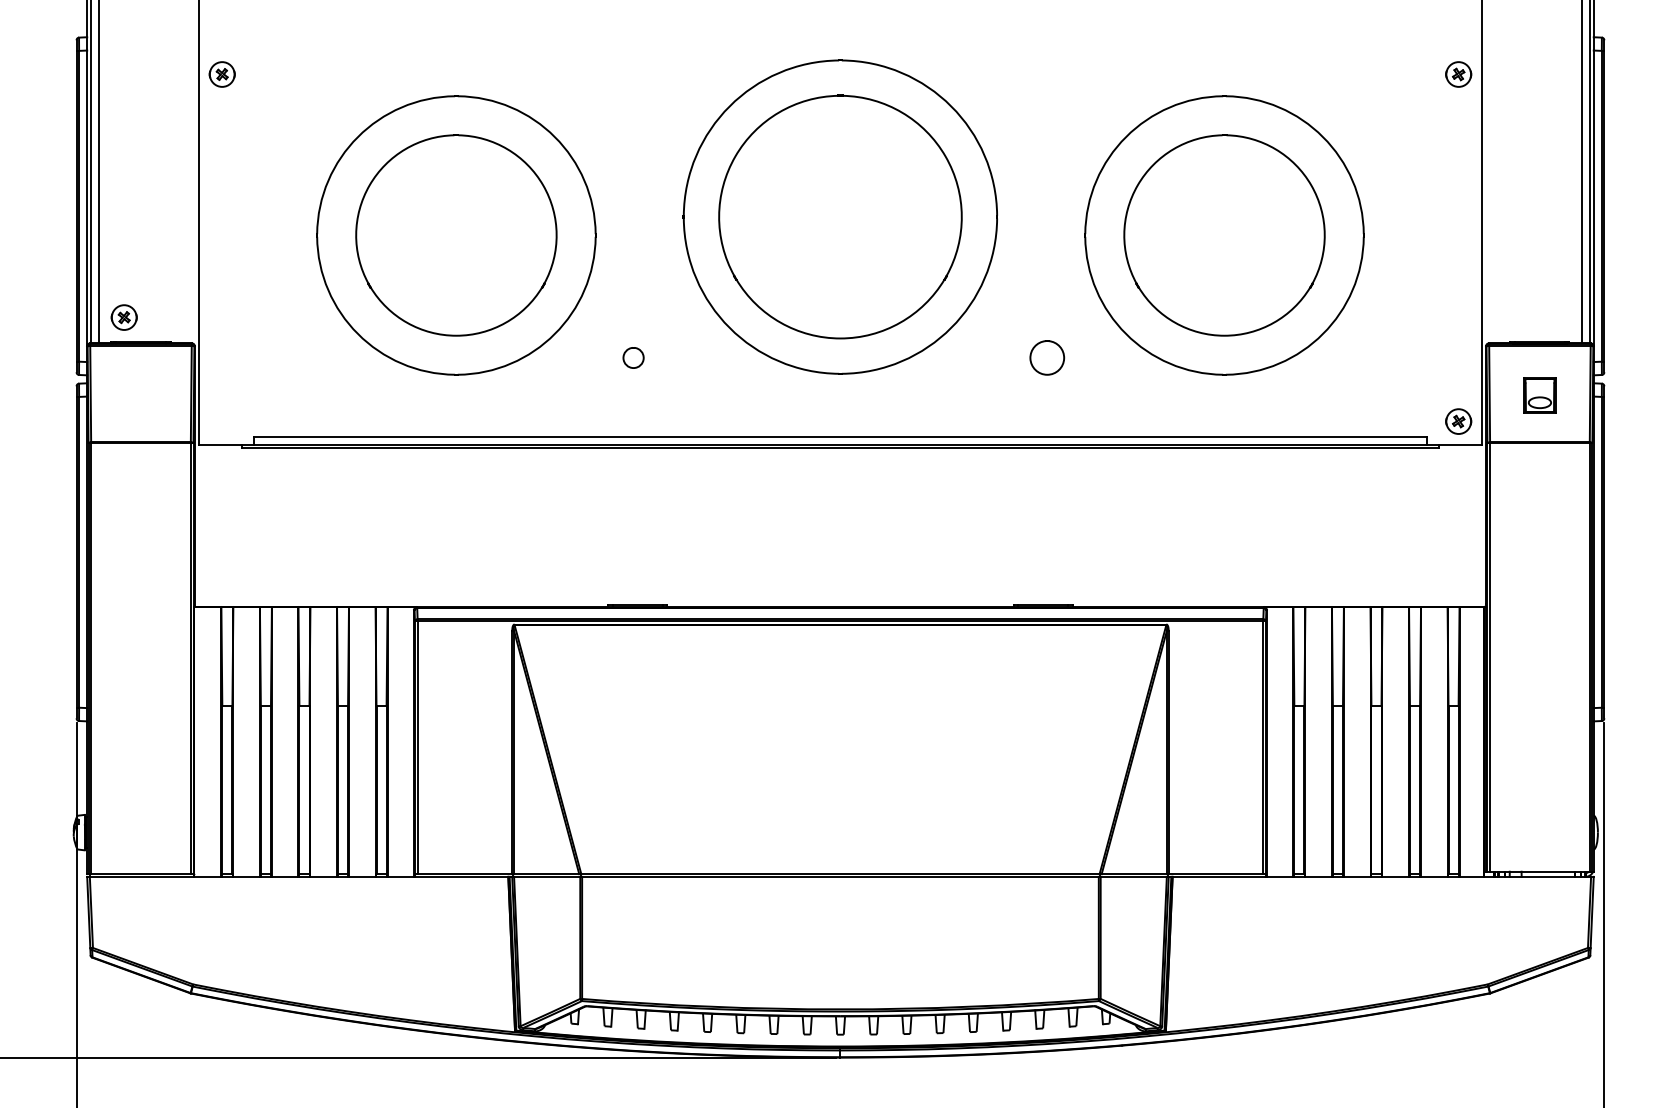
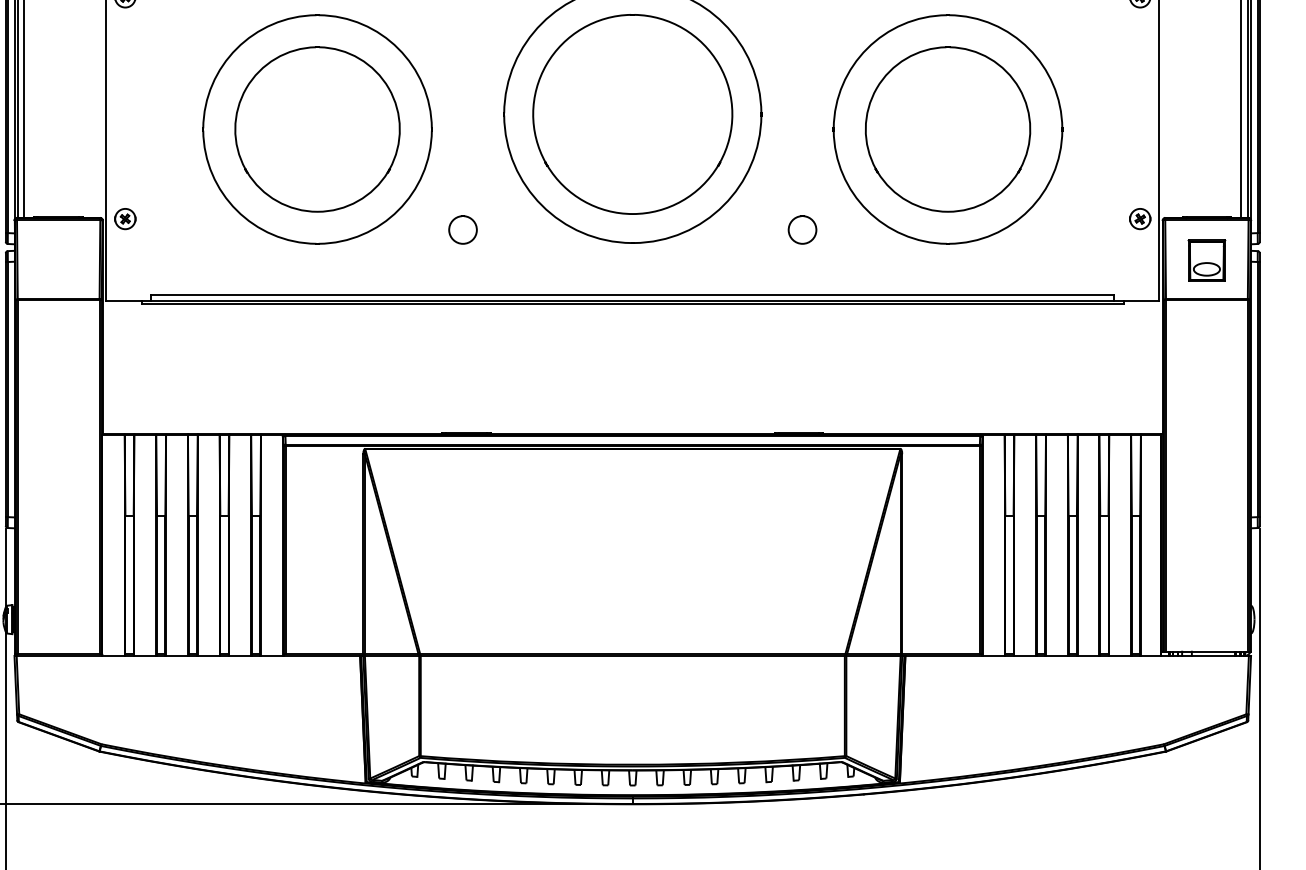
part: (123, 317) -> (124, 218), moved
part: (633, 357) -> (462, 229), size x1.67
part: (1539, 395) -> (1206, 260), size x1.43
part: (1458, 421) -> (1140, 218), moved

